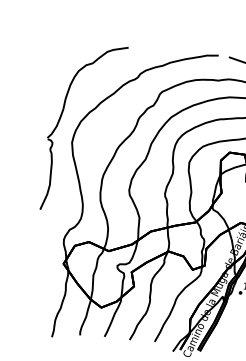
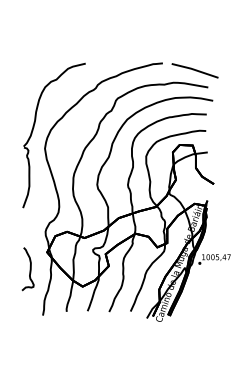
curve: (41, 281) -> (29, 269), added

